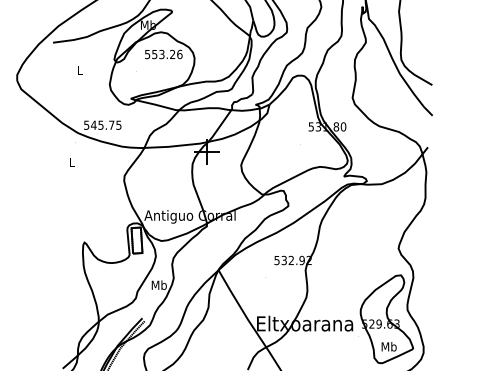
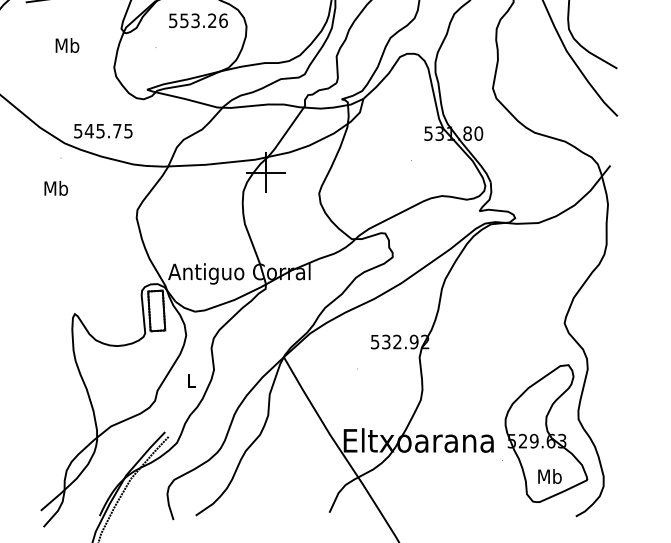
text: (79, 70) -> (67, 45), L -> Mb
text: (72, 161) -> (56, 187), L -> Mb
text: (158, 284) -> (190, 379), Mb -> L

